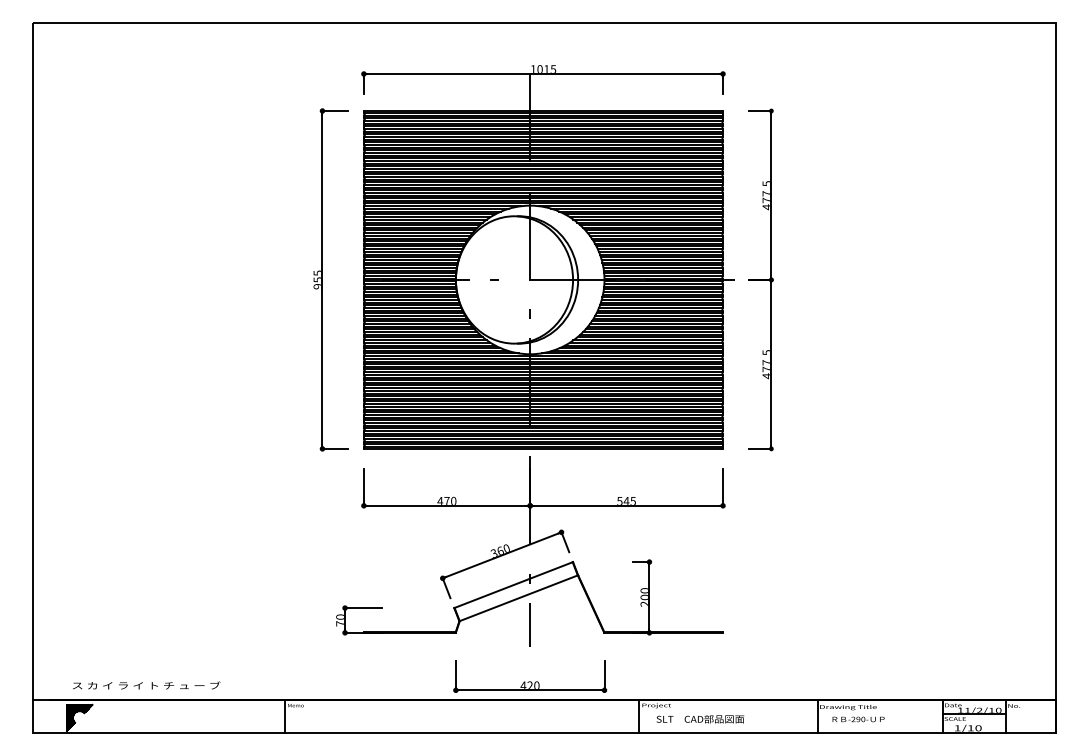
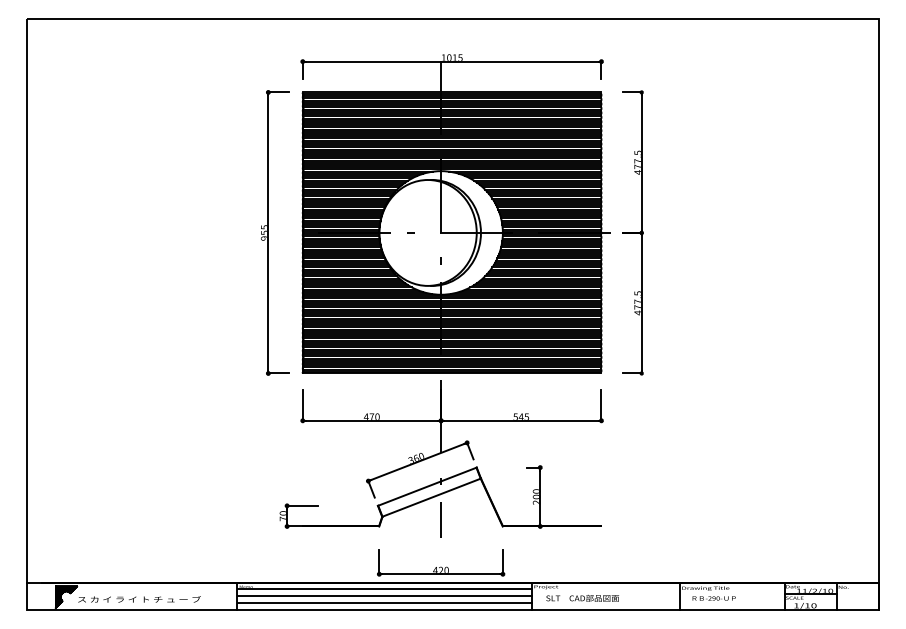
text: (146, 685) -> (139, 599), moved
line: (462, 708) -> (384, 589), added
line: (462, 716) -> (384, 596), added
line: (462, 724) -> (384, 602), added

